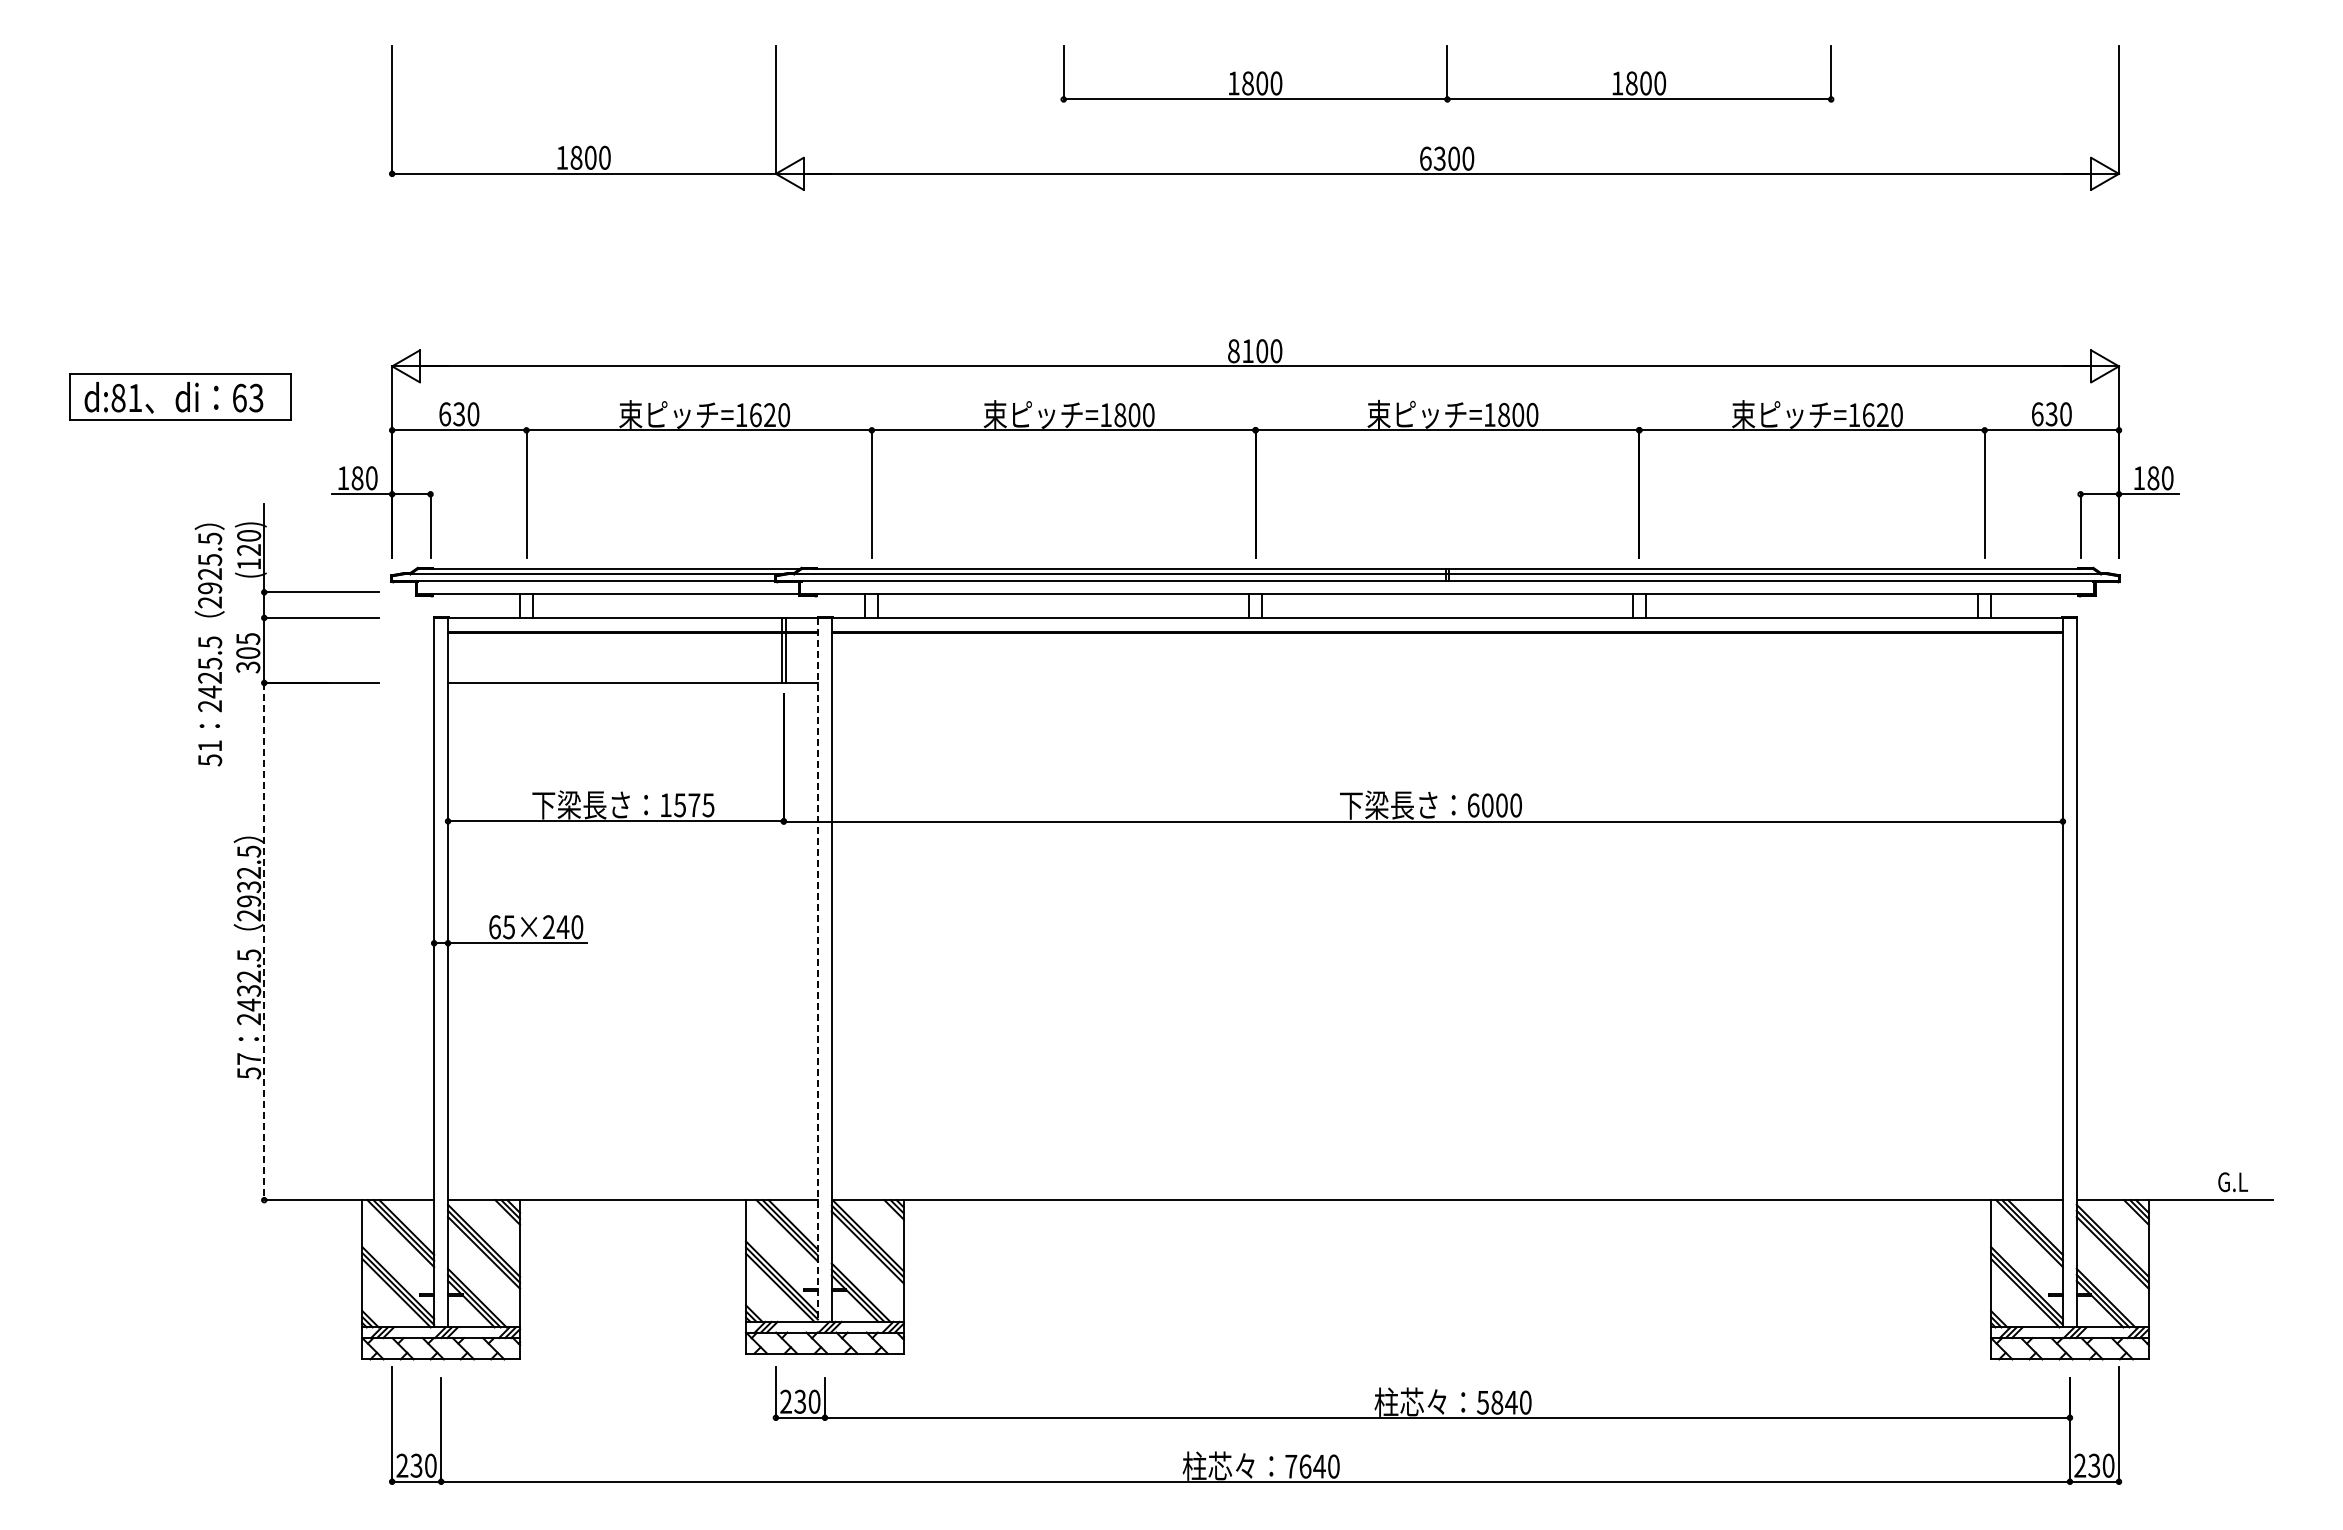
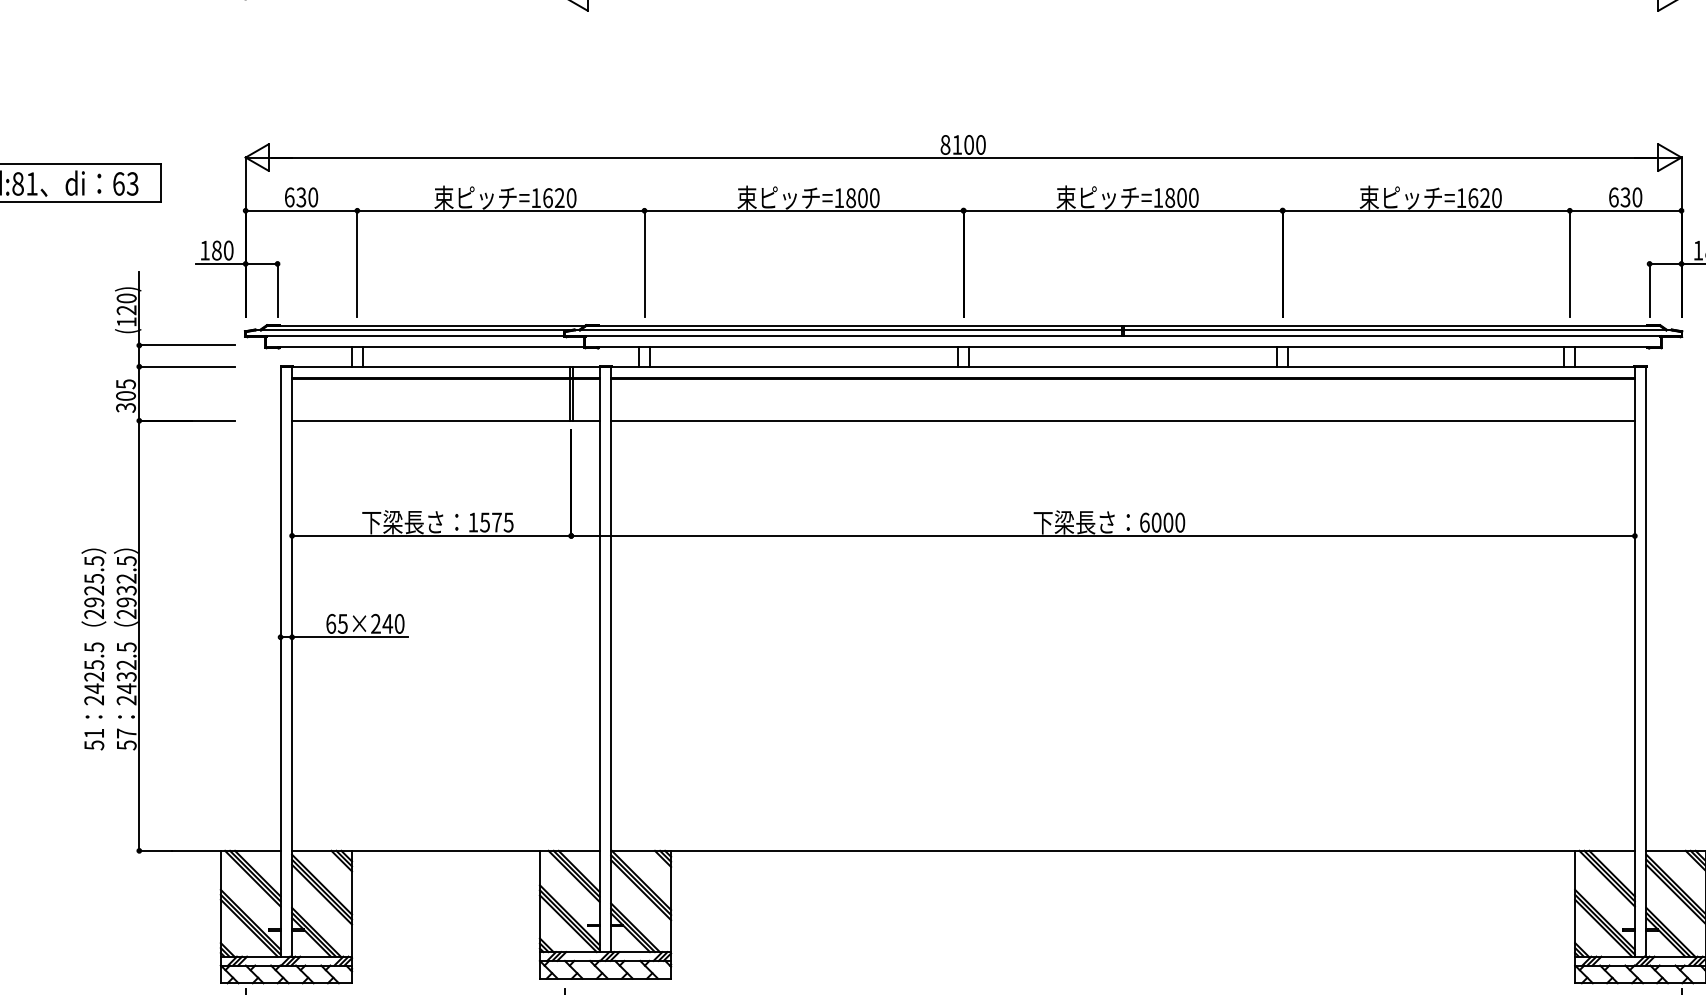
text: (209, 644) -> (93, 649), moved
line: (1446, 682) -> (1122, 420), added
line: (264, 941) -> (139, 635), dashed -> solid
line: (817, 969) -> (599, 659), dashed -> solid

